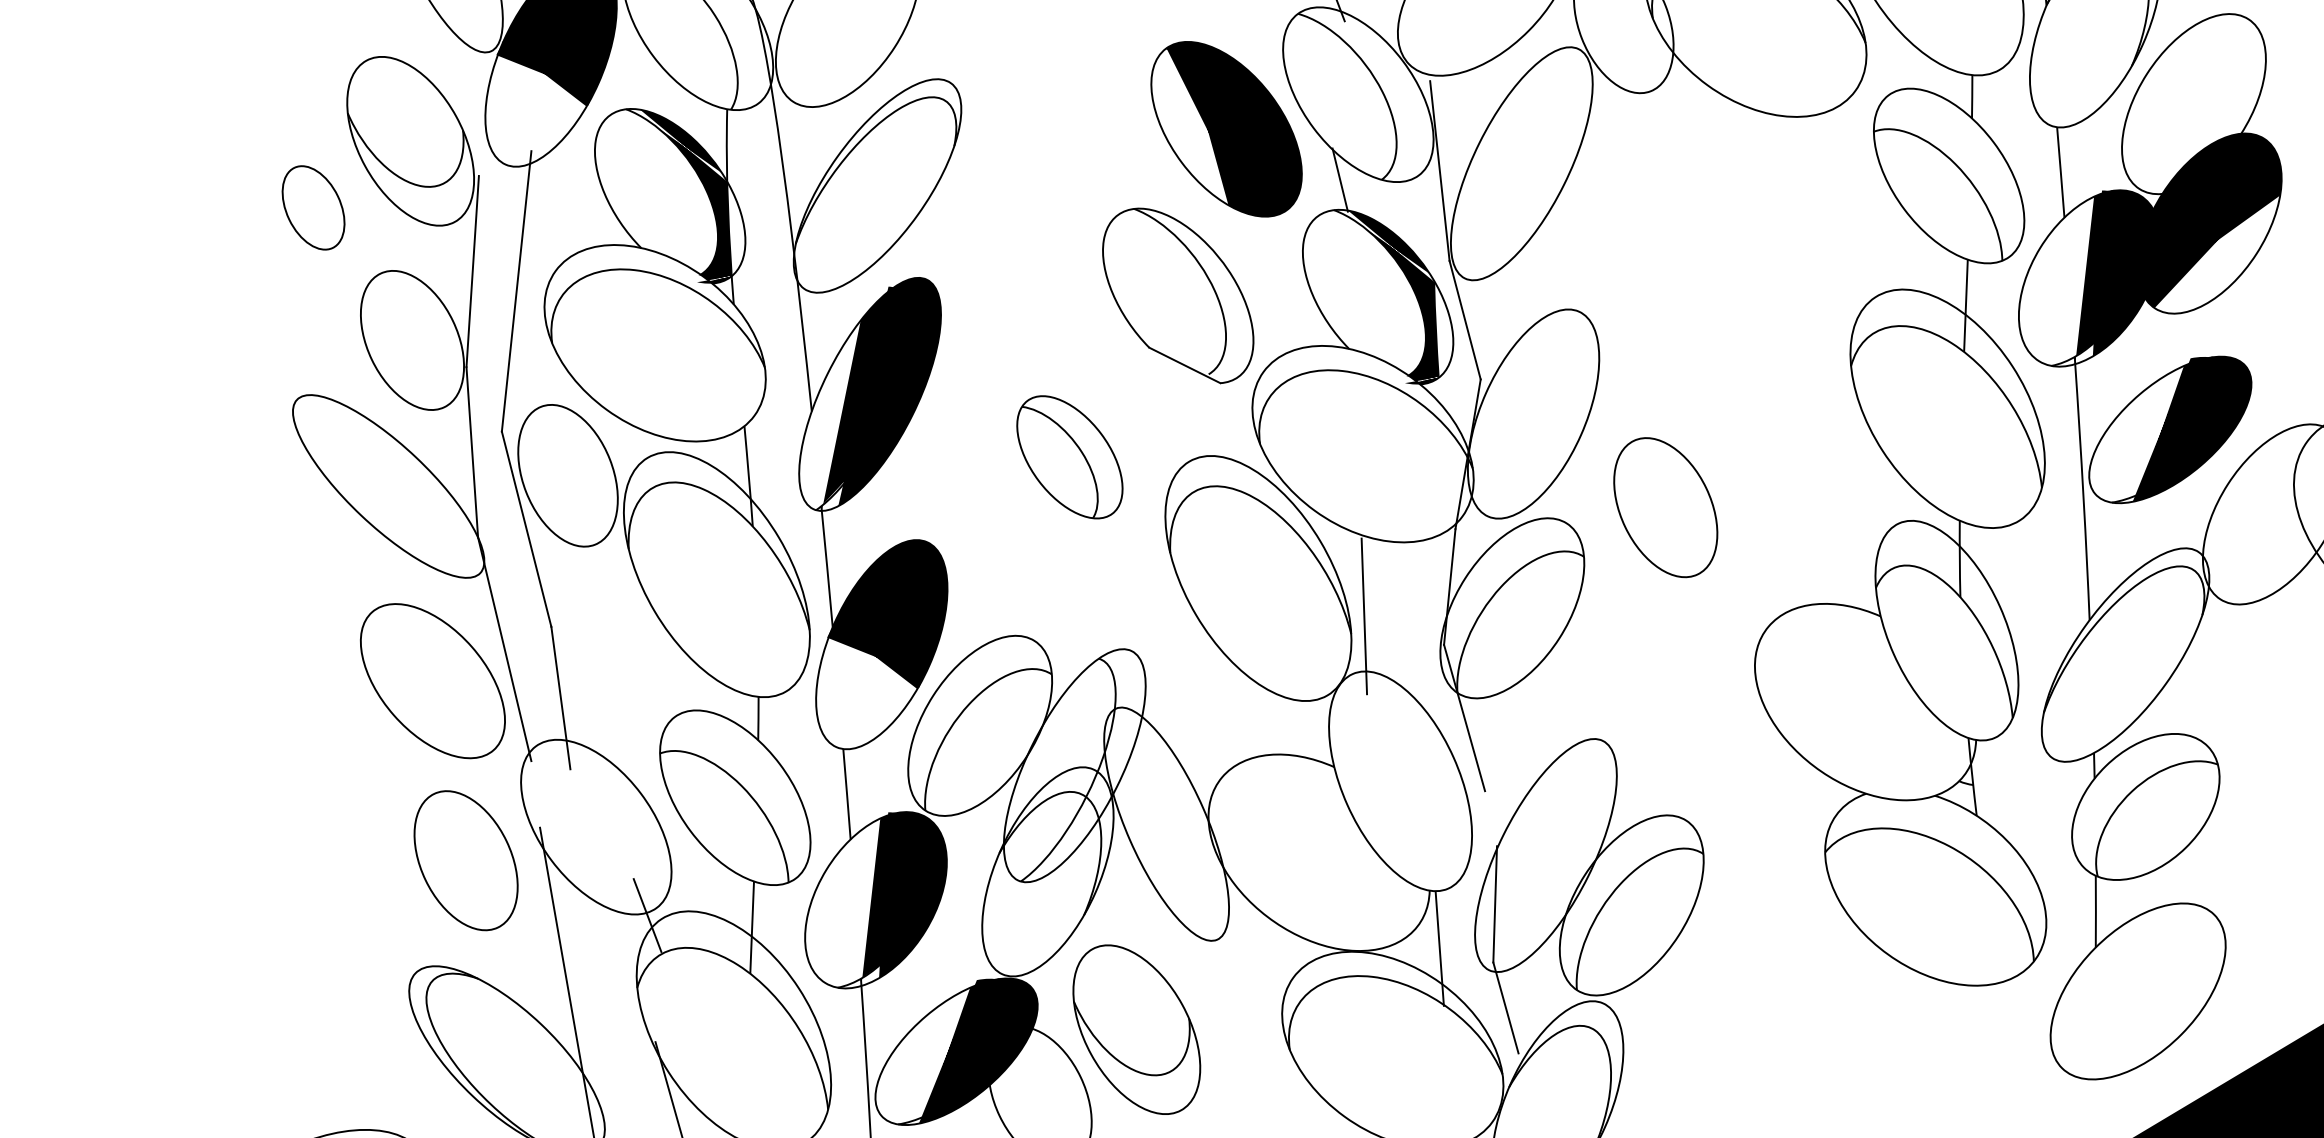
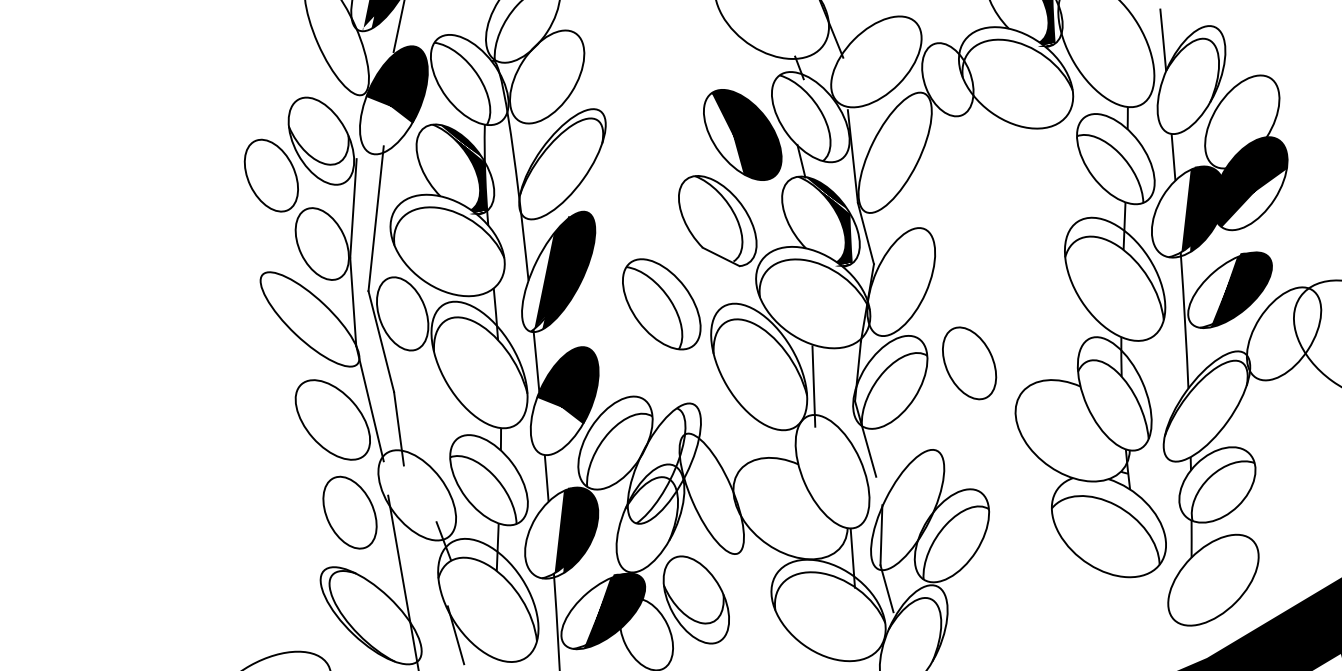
part: (312, 207) -> (270, 175), size x1.67
part: (1069, 457) -> (661, 304), size x1.43
part: (1665, 507) -> (969, 363), moved

